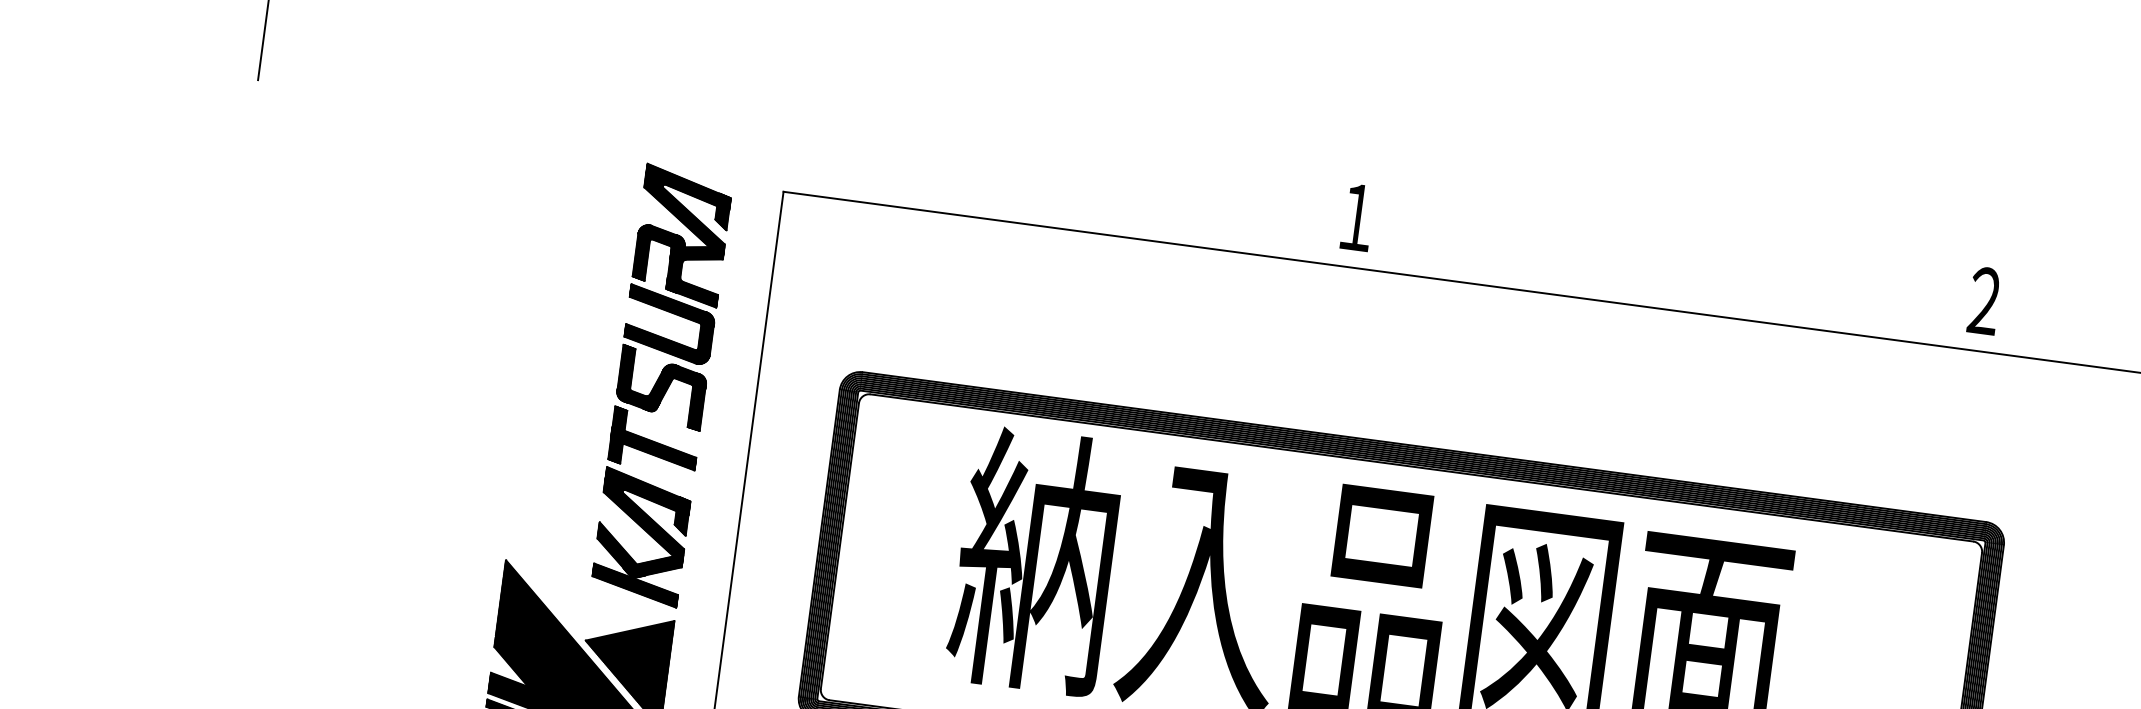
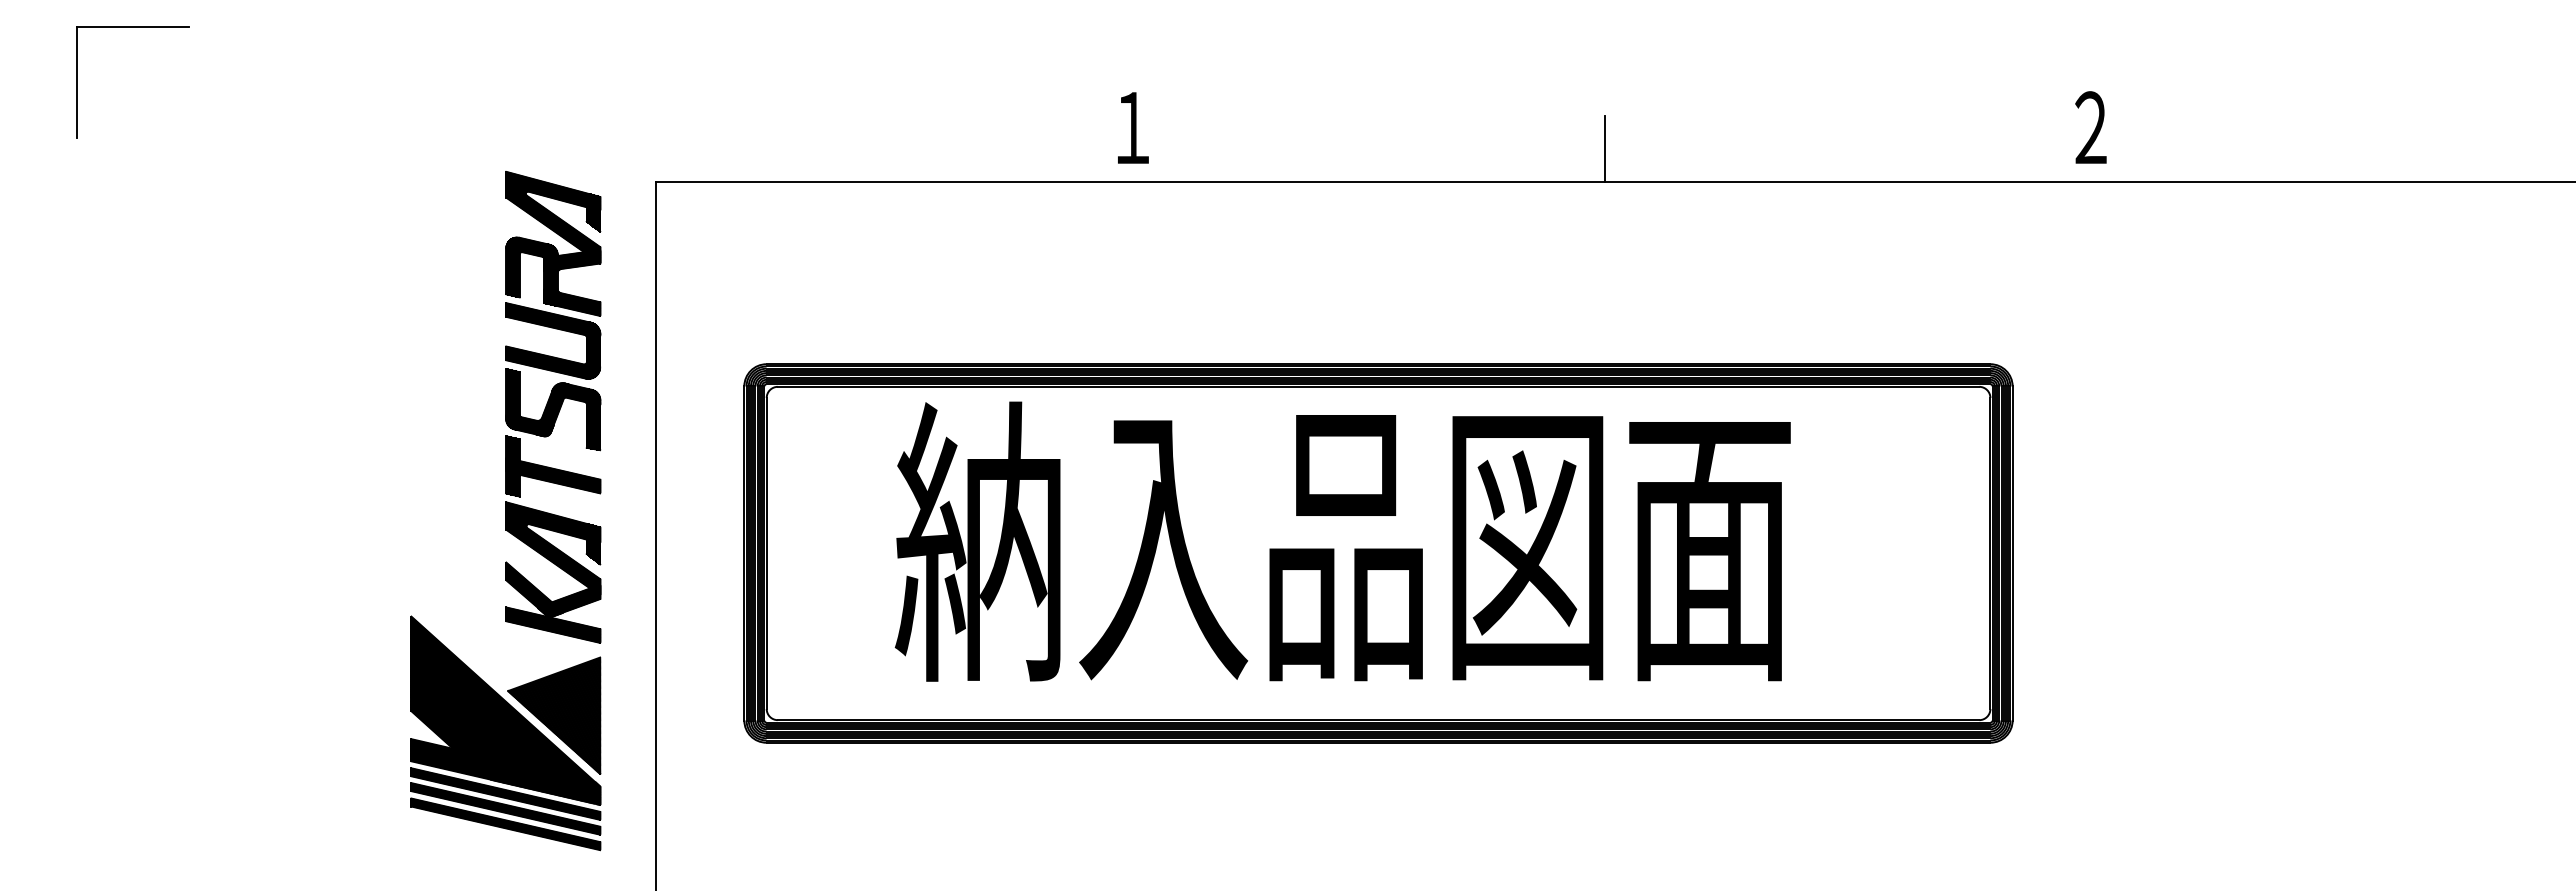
text: (1358, 217) -> (1133, 127), moved
line: (1659, 276) -> (1605, 148), added
text: (1984, 300) -> (2090, 127), moved

